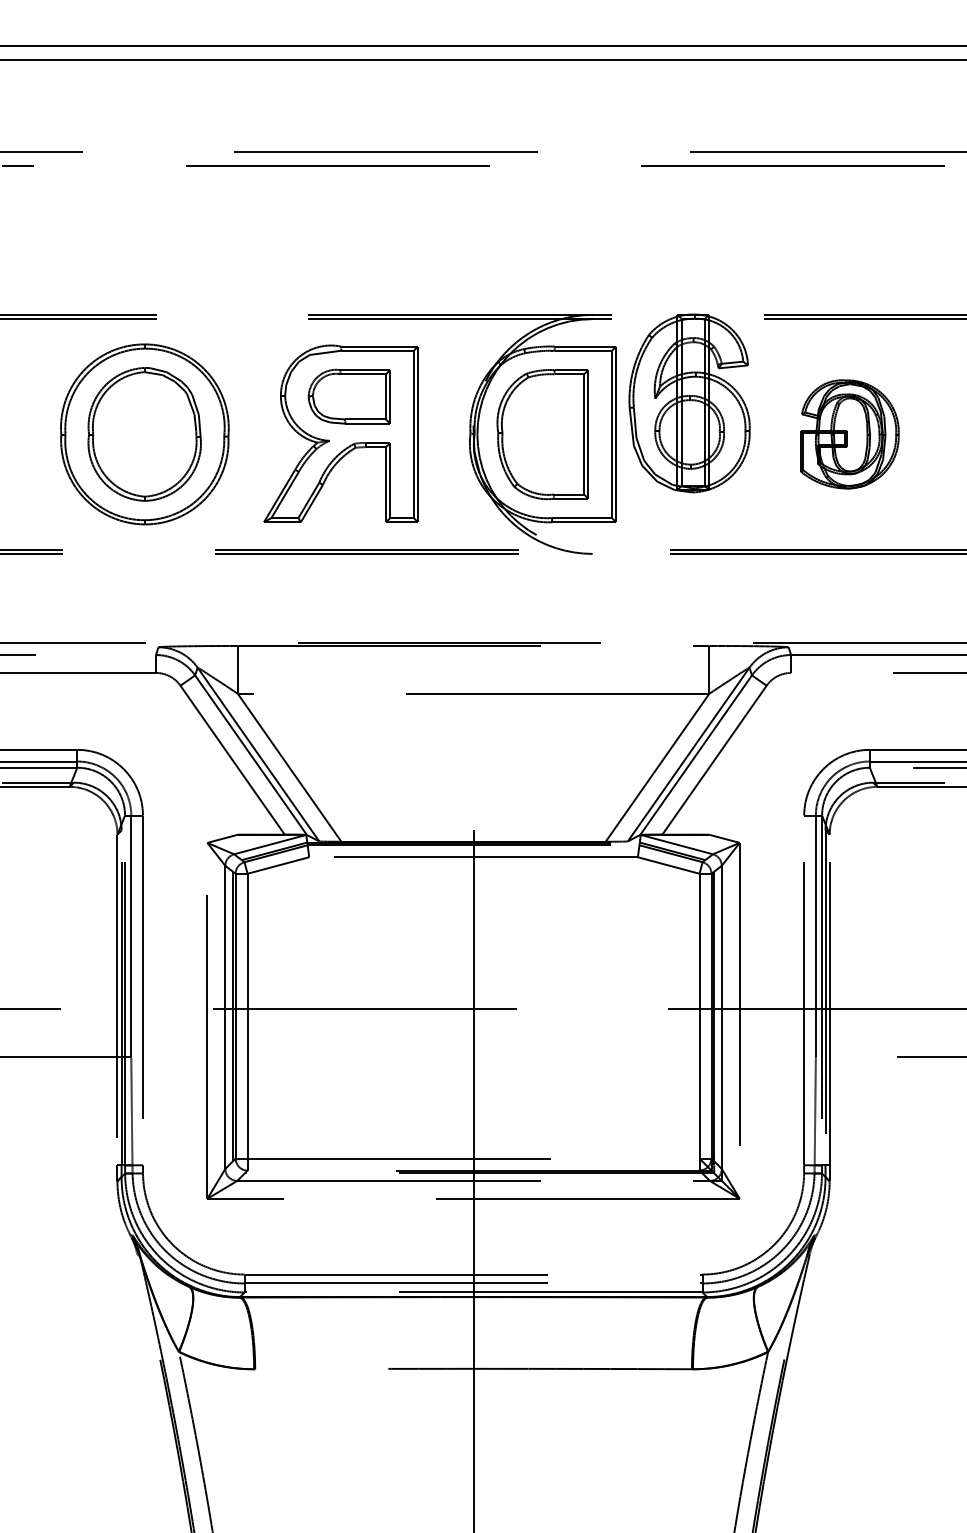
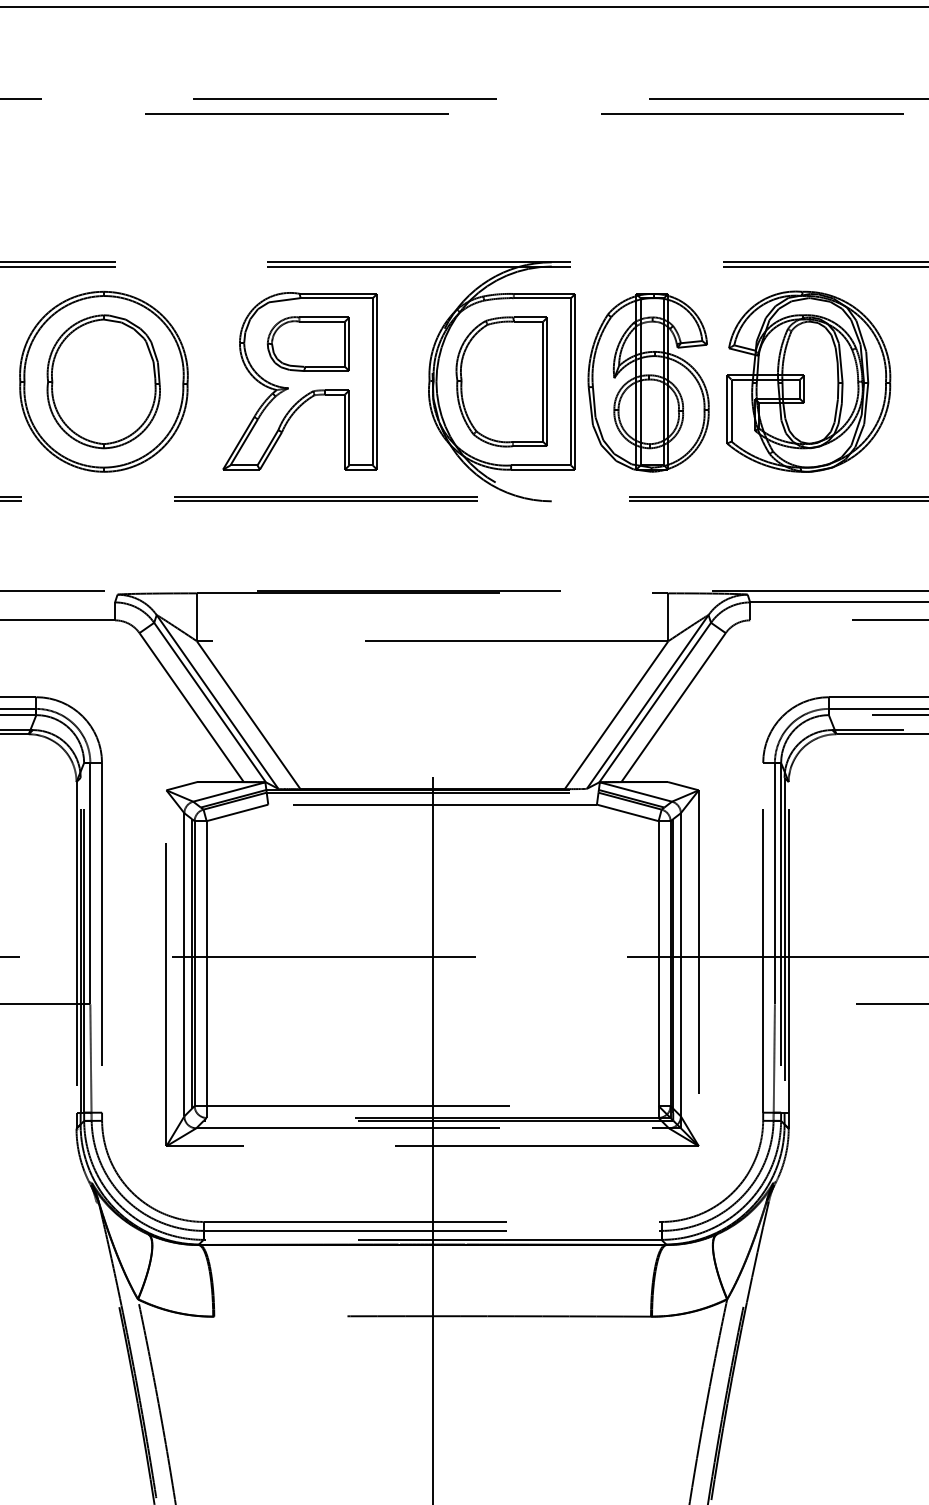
part: (689, 403) -> (648, 382), moved
part: (849, 434) -> (808, 381), size x1.67

